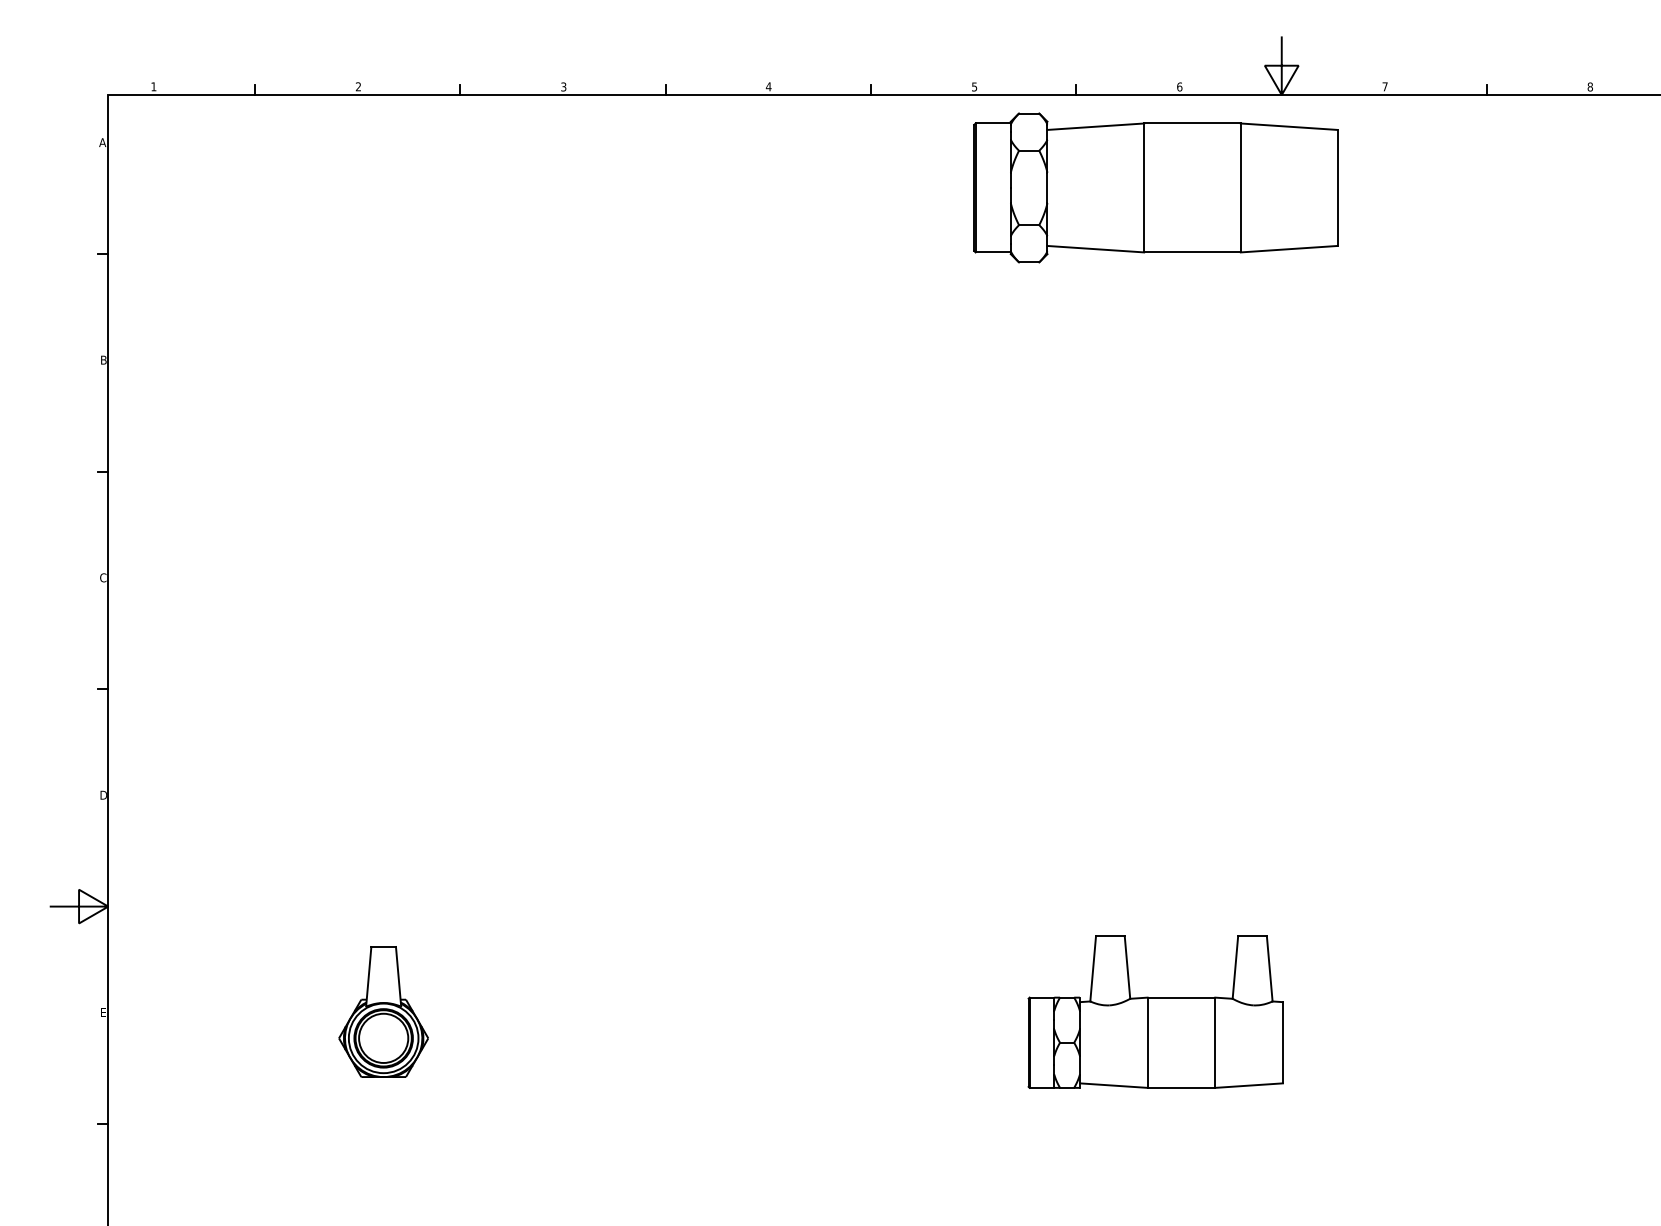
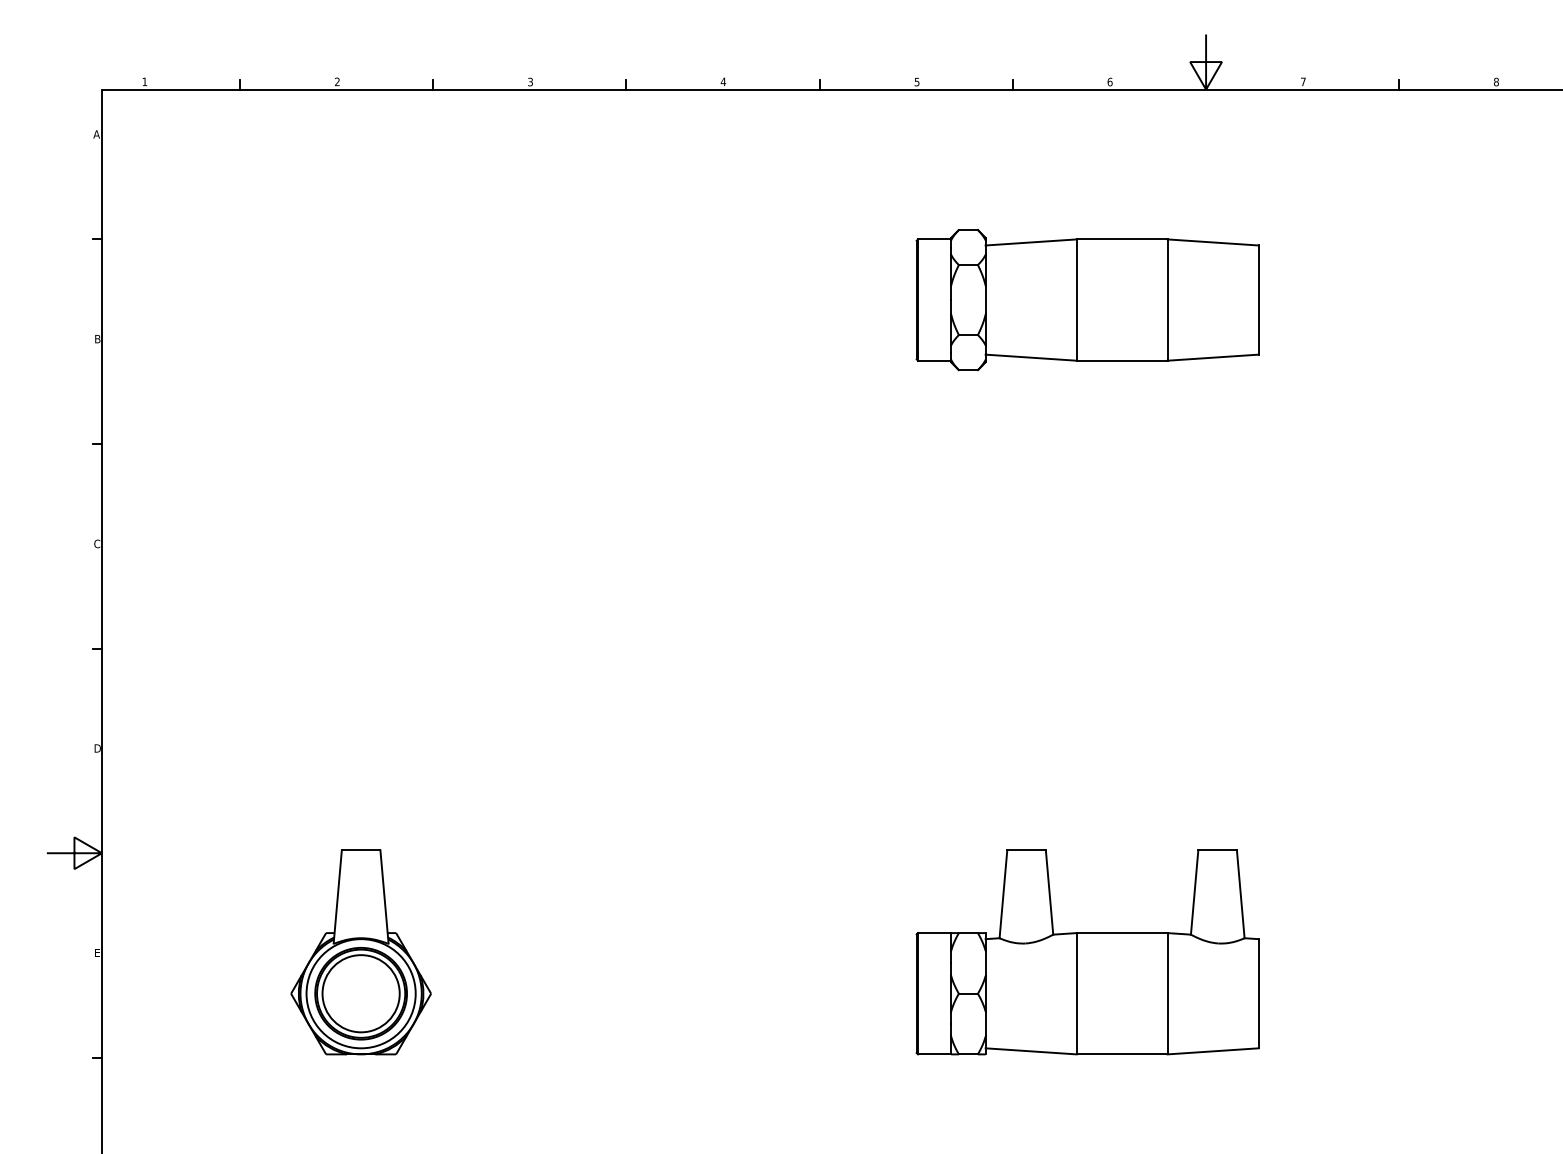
part: (1155, 188) -> (1087, 300), moved
part: (383, 1012) -> (360, 952), size x1.67
part: (1155, 1012) -> (1087, 952), size x1.43

